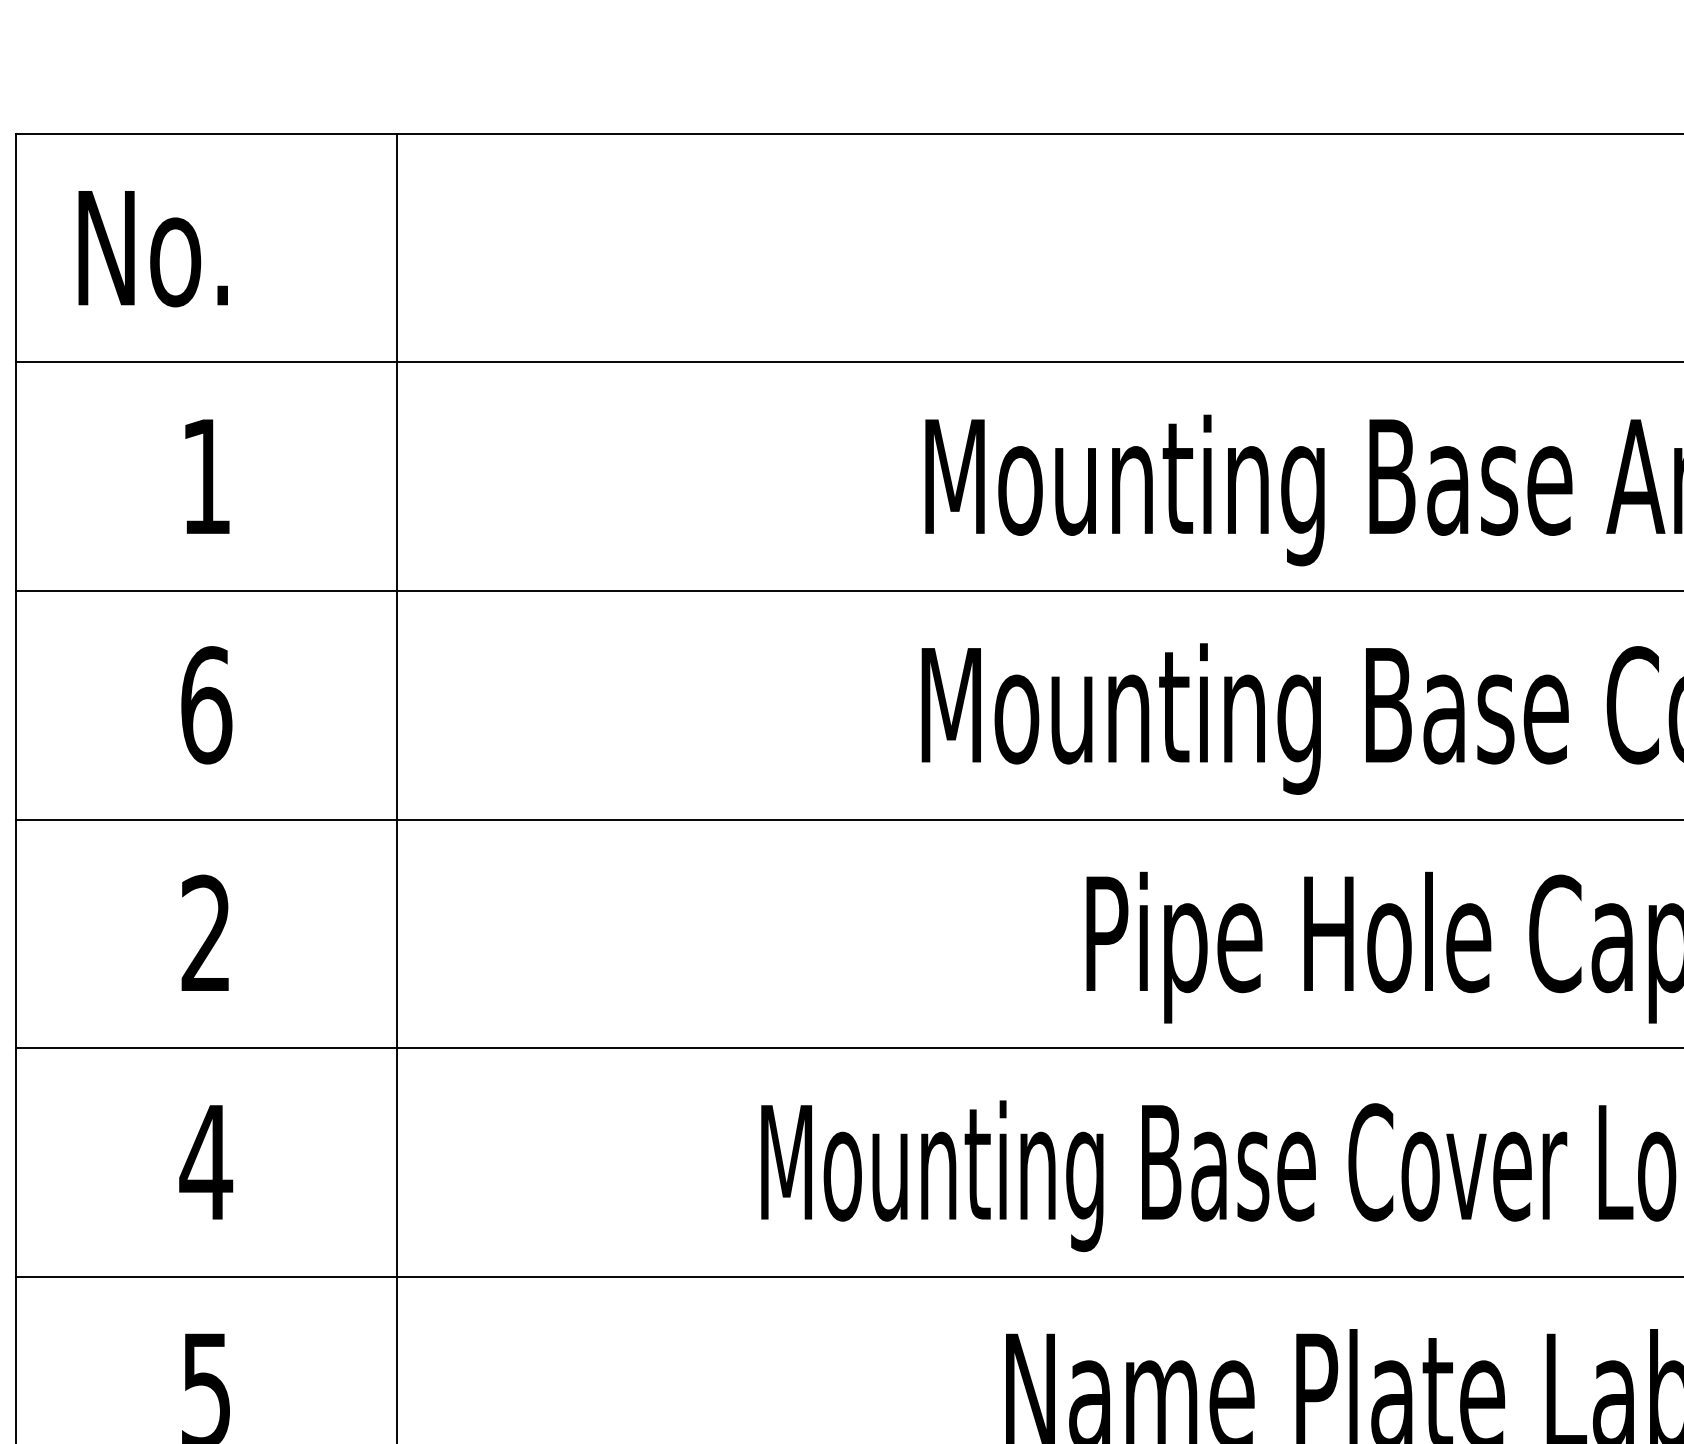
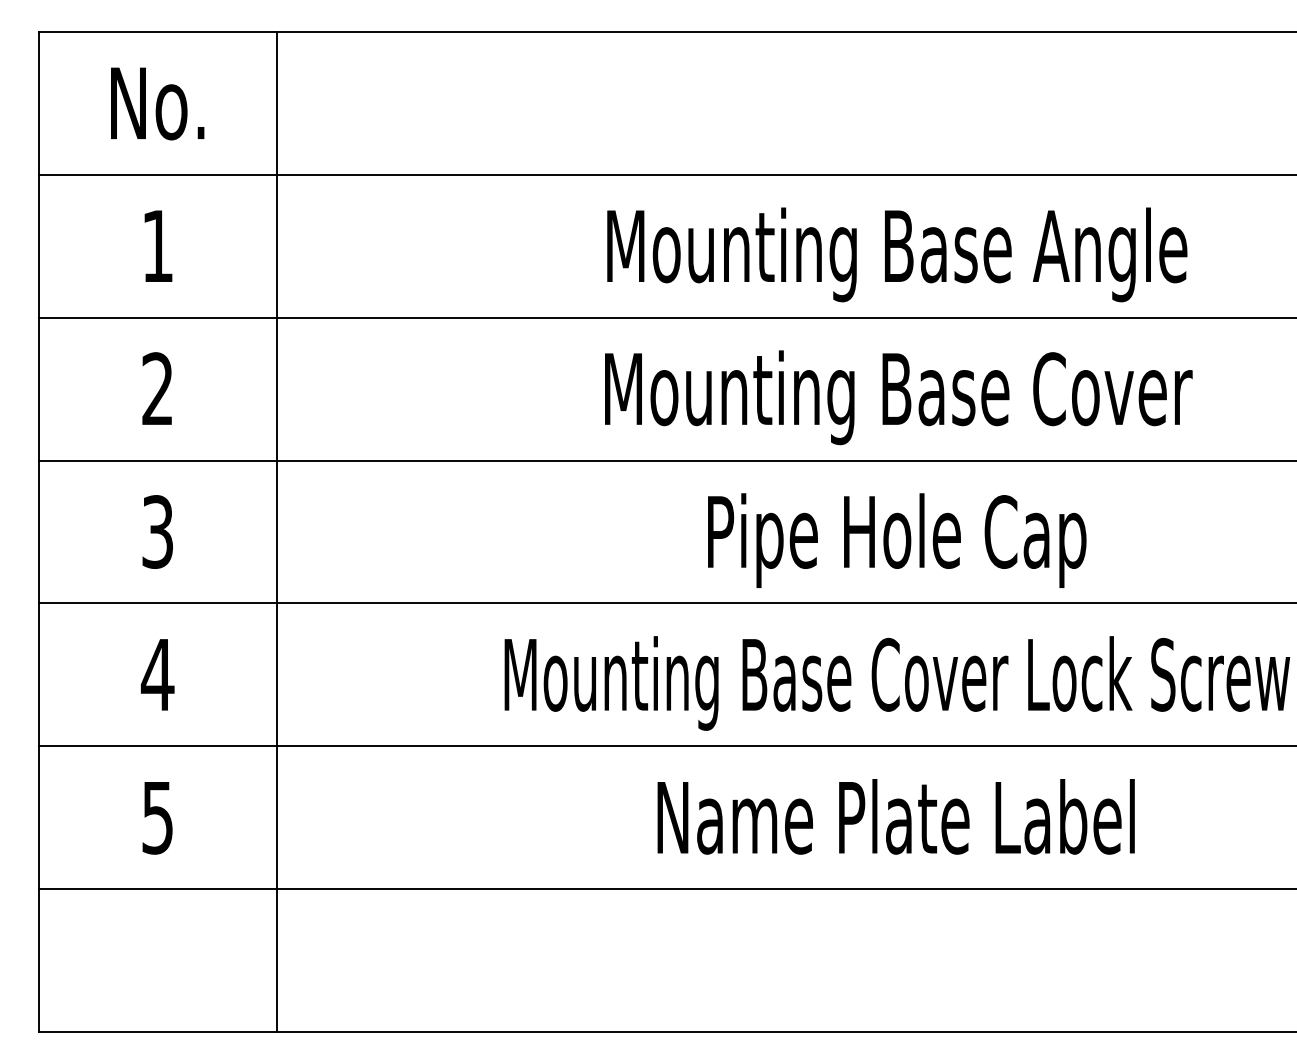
text: (153, 248) -> (157, 103), moved
text: (207, 705) -> (158, 389), 6 -> 2
text: (205, 933) -> (157, 531), 2 -> 3

